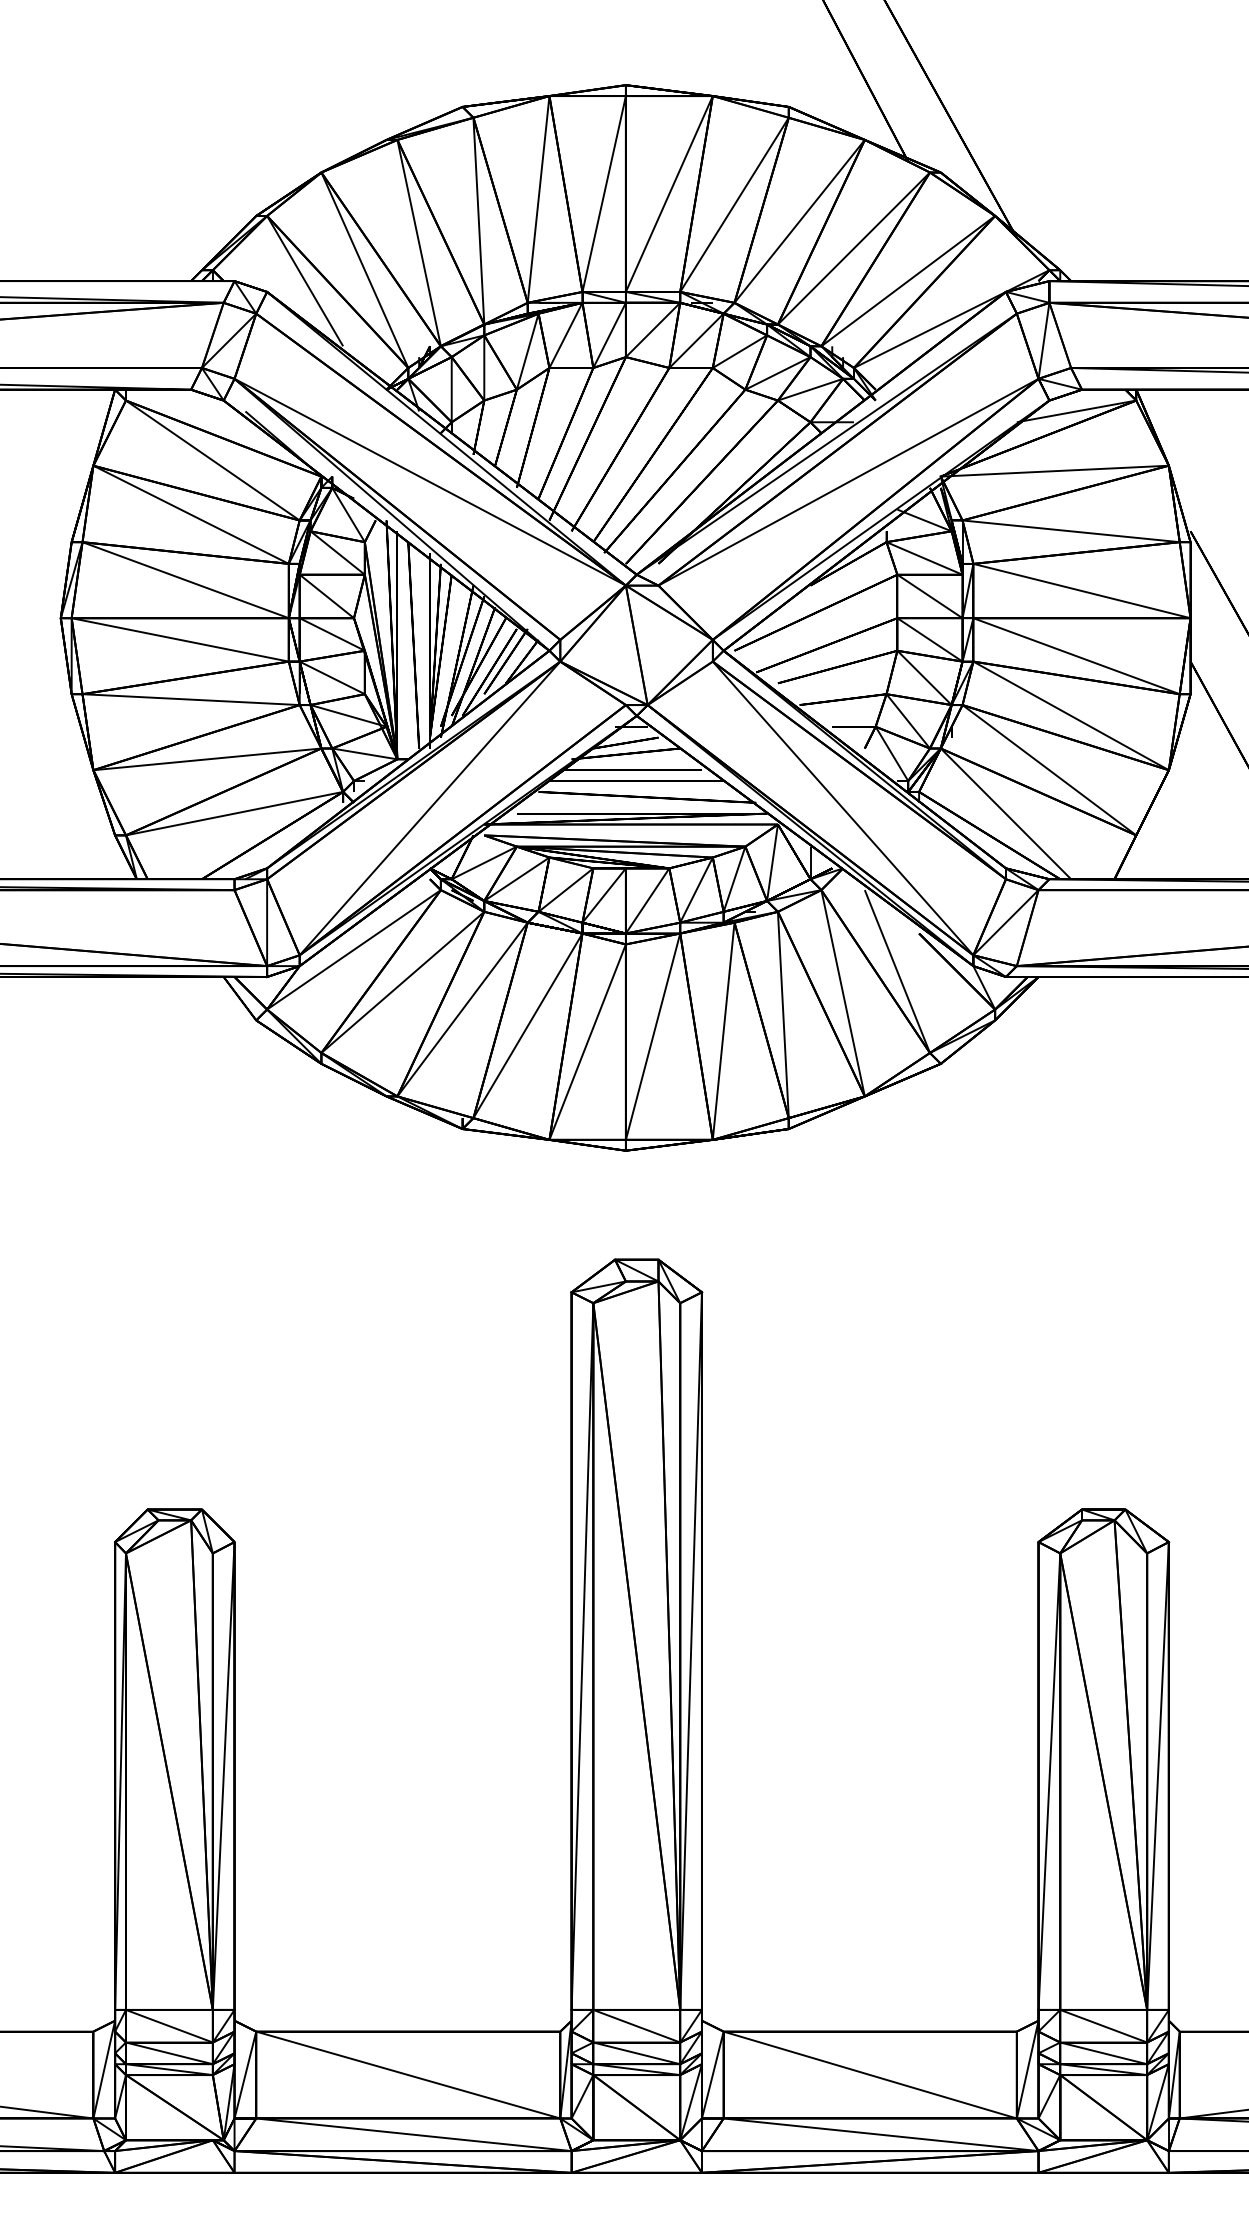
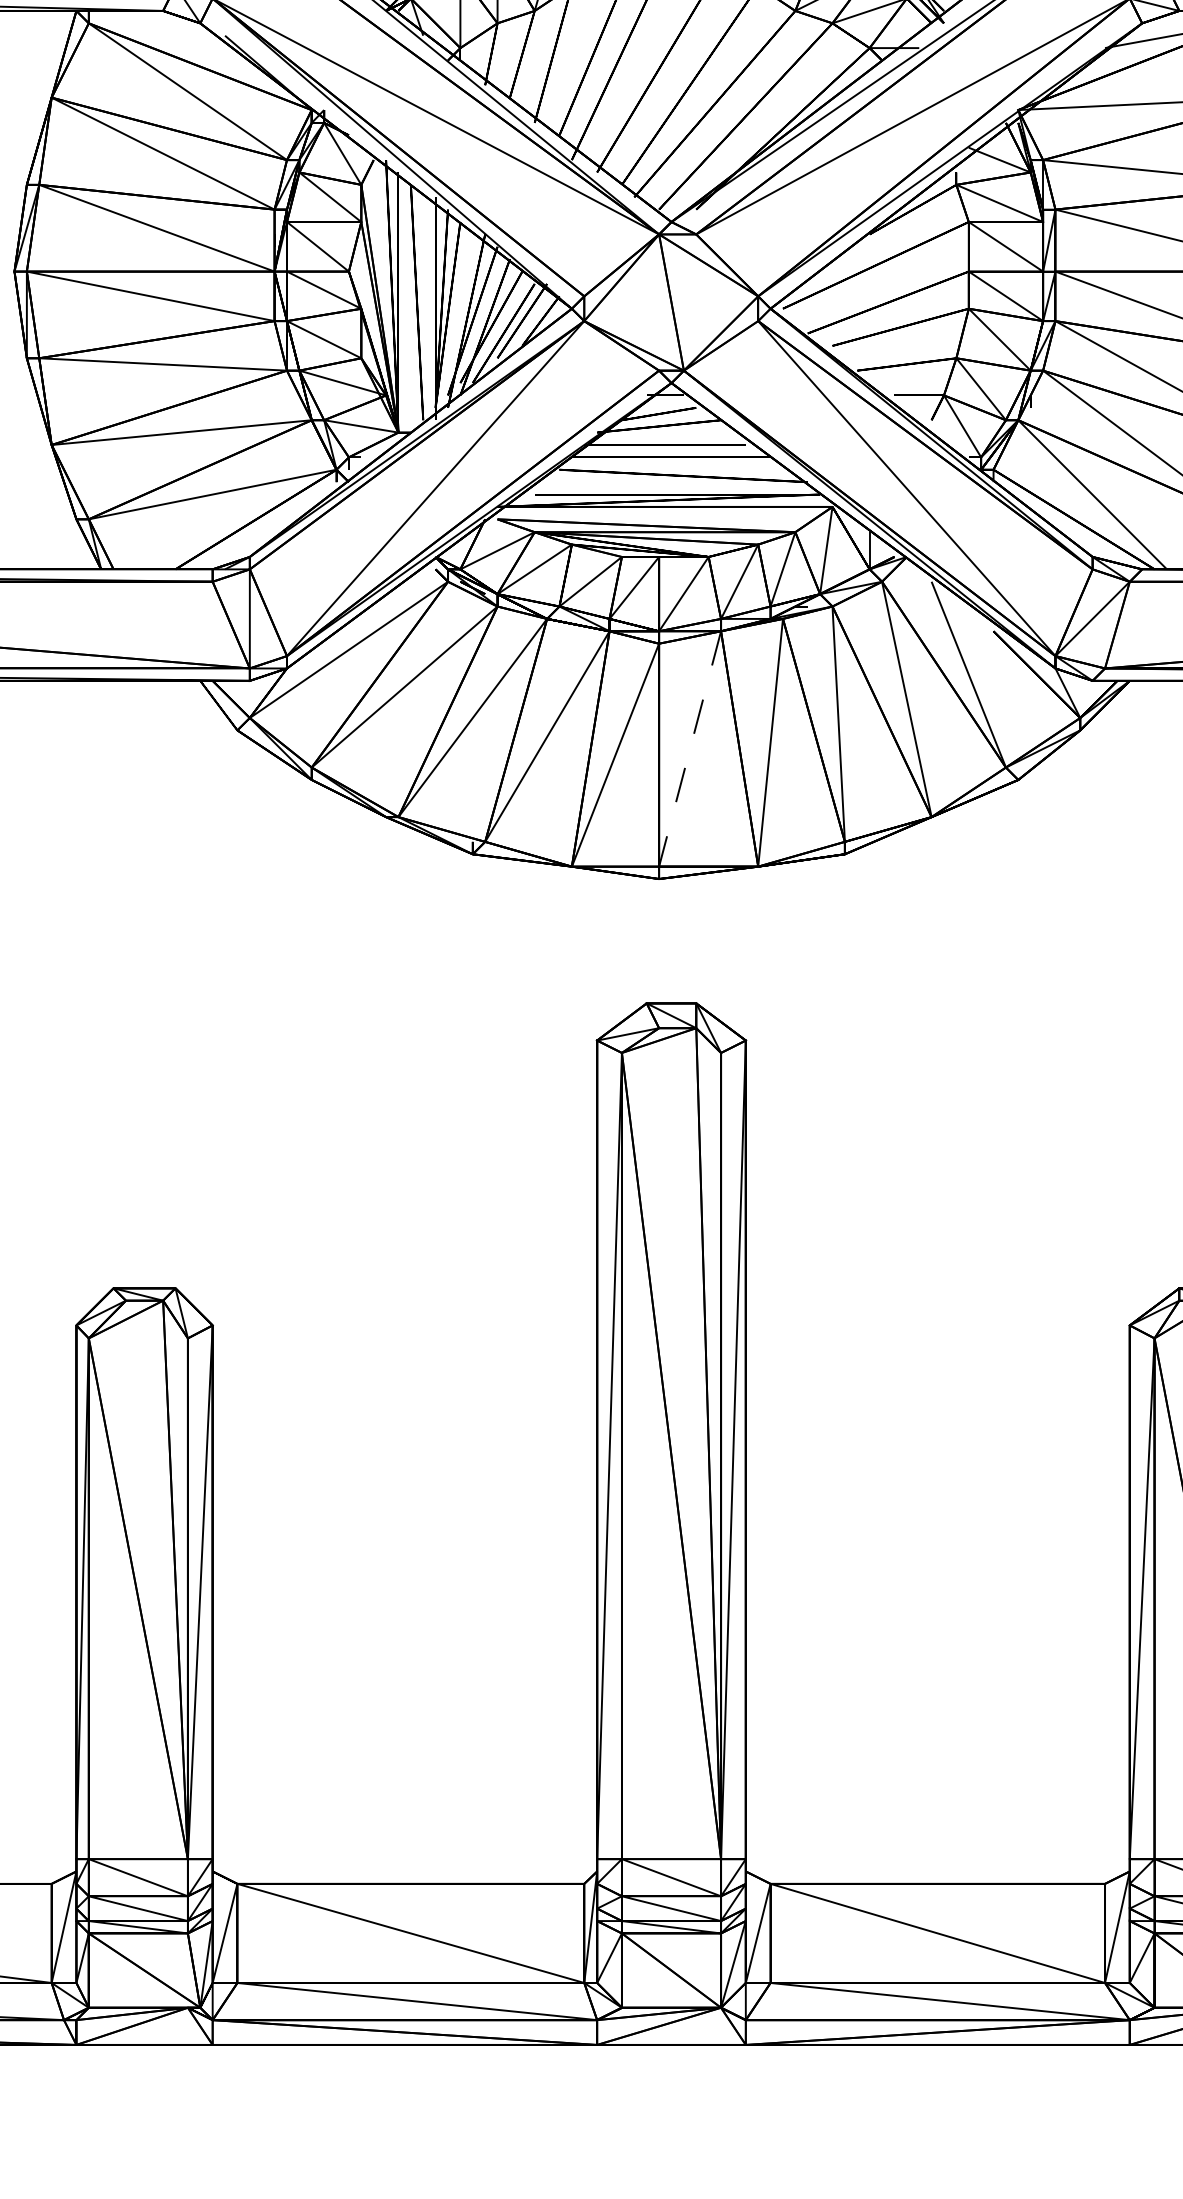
line: (651, 1042) -> (688, 755), solid -> dashed

